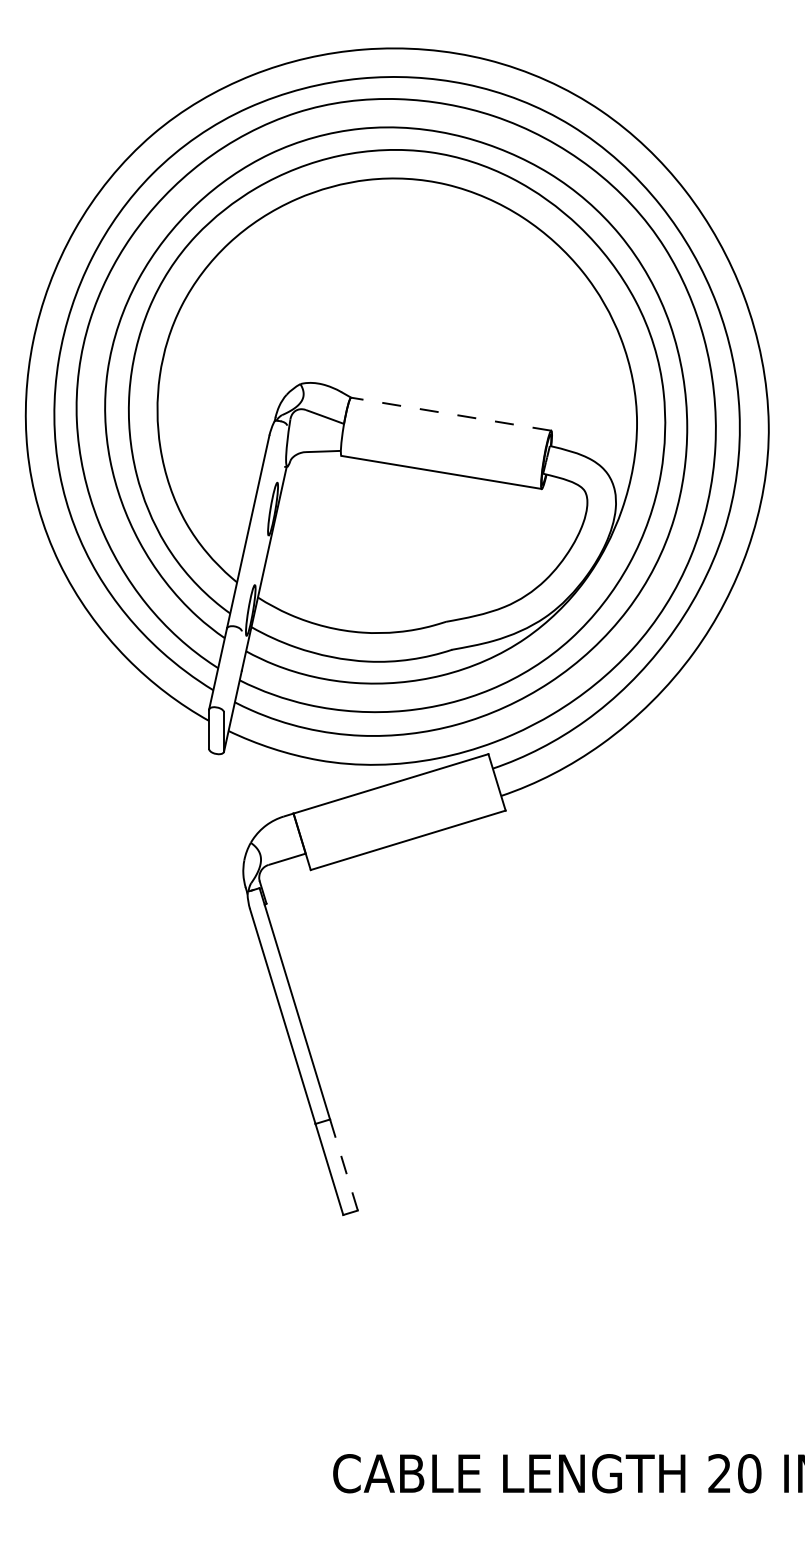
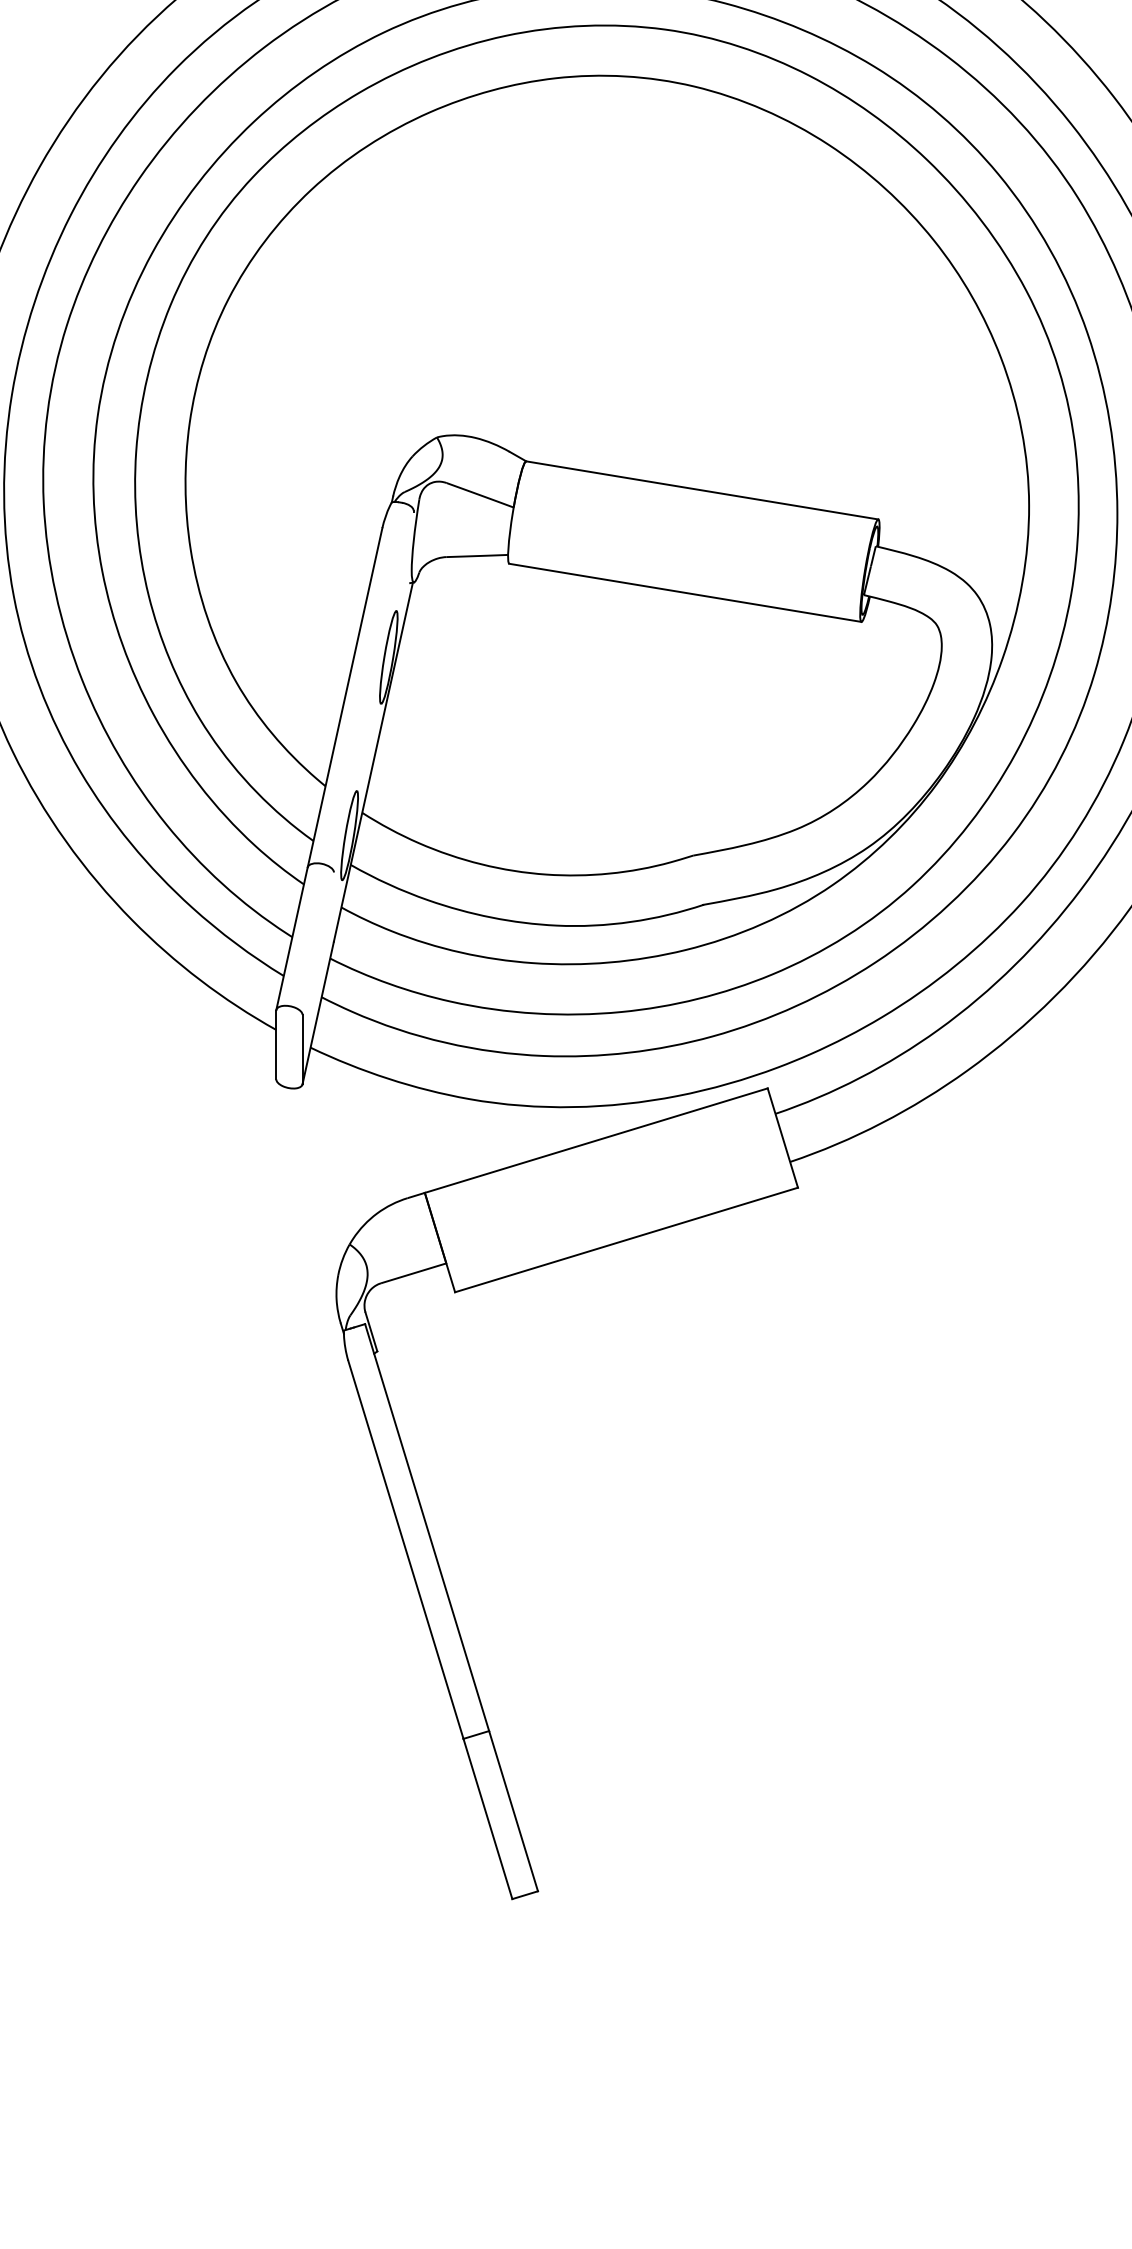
line: (450, 414) -> (700, 490), dashed -> solid
line: (343, 1165) -> (512, 1811), dashed -> solid

